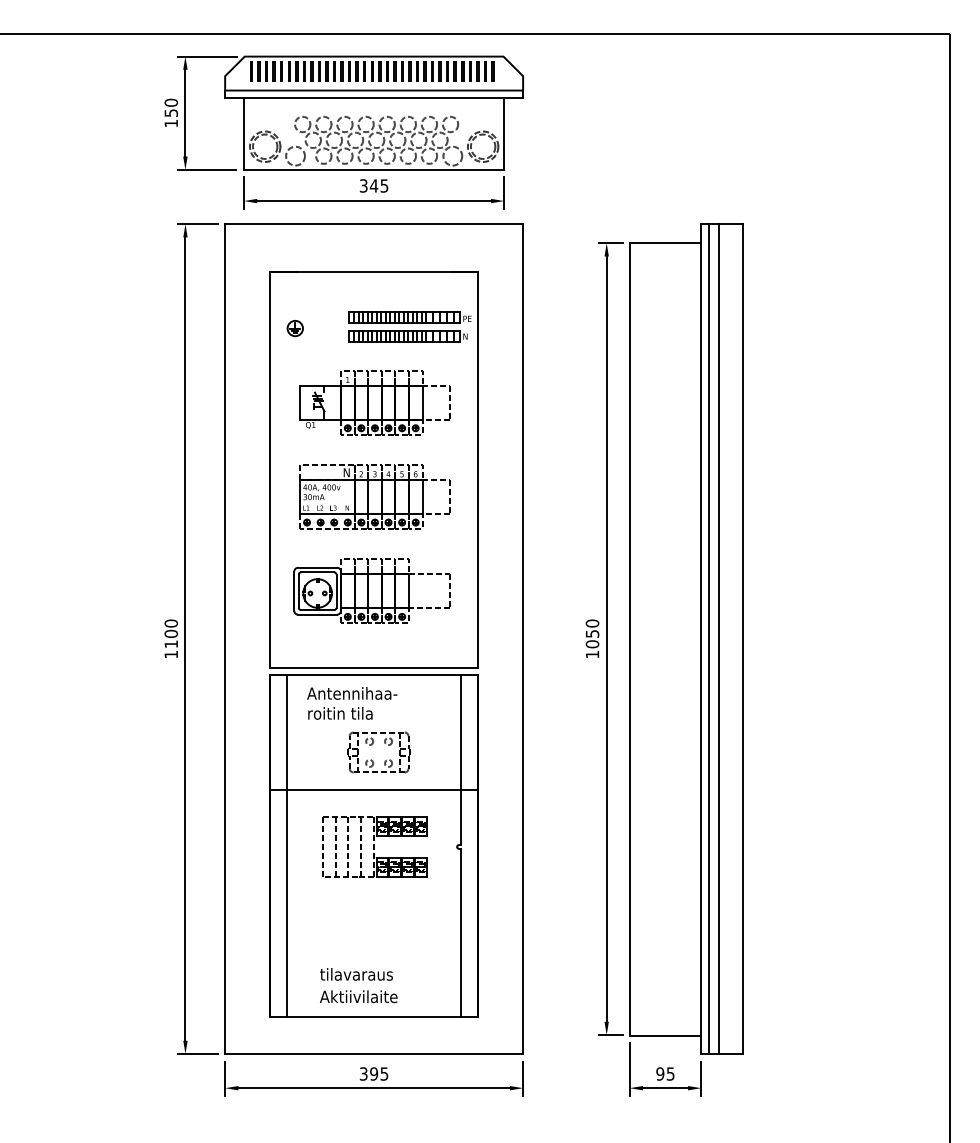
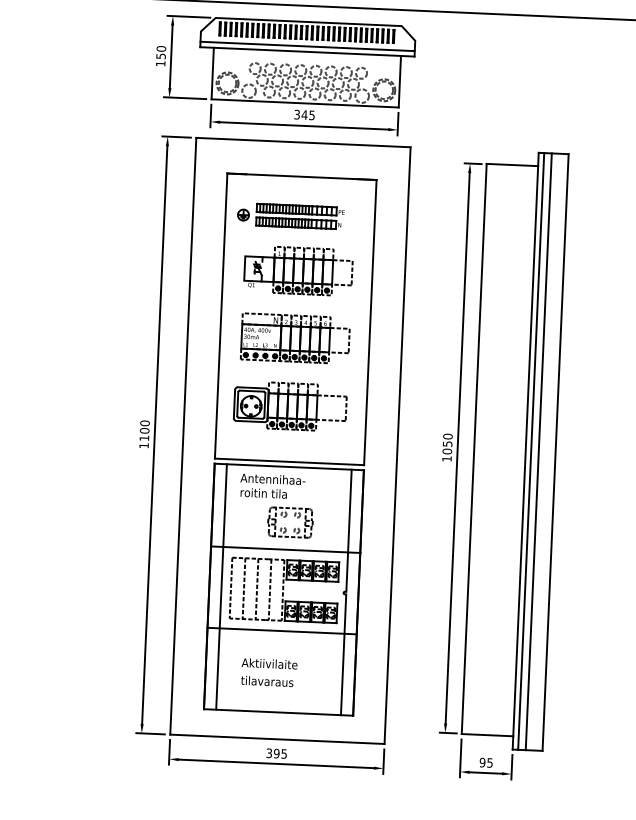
part: (409, 326) -> (299, 216), moved
part: (374, 846) -> (284, 590), size x1.43
line: (373, 903) -> (281, 631), added
text: (358, 996) -> (269, 663), moved

